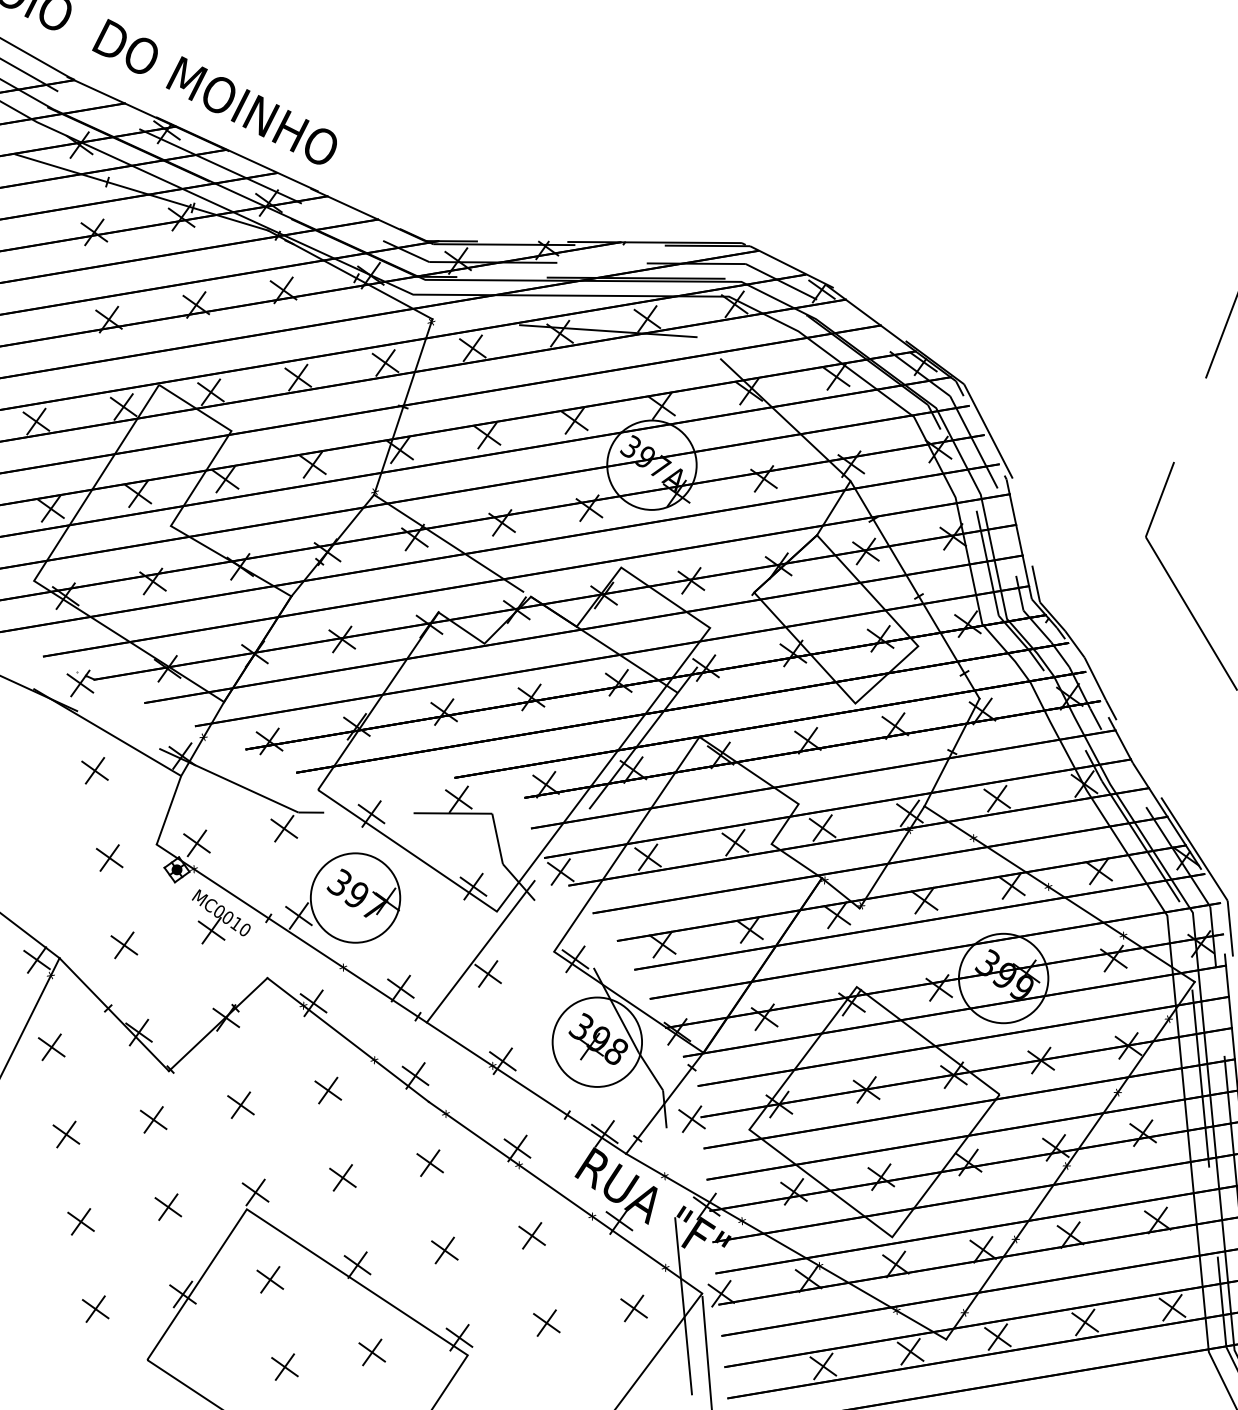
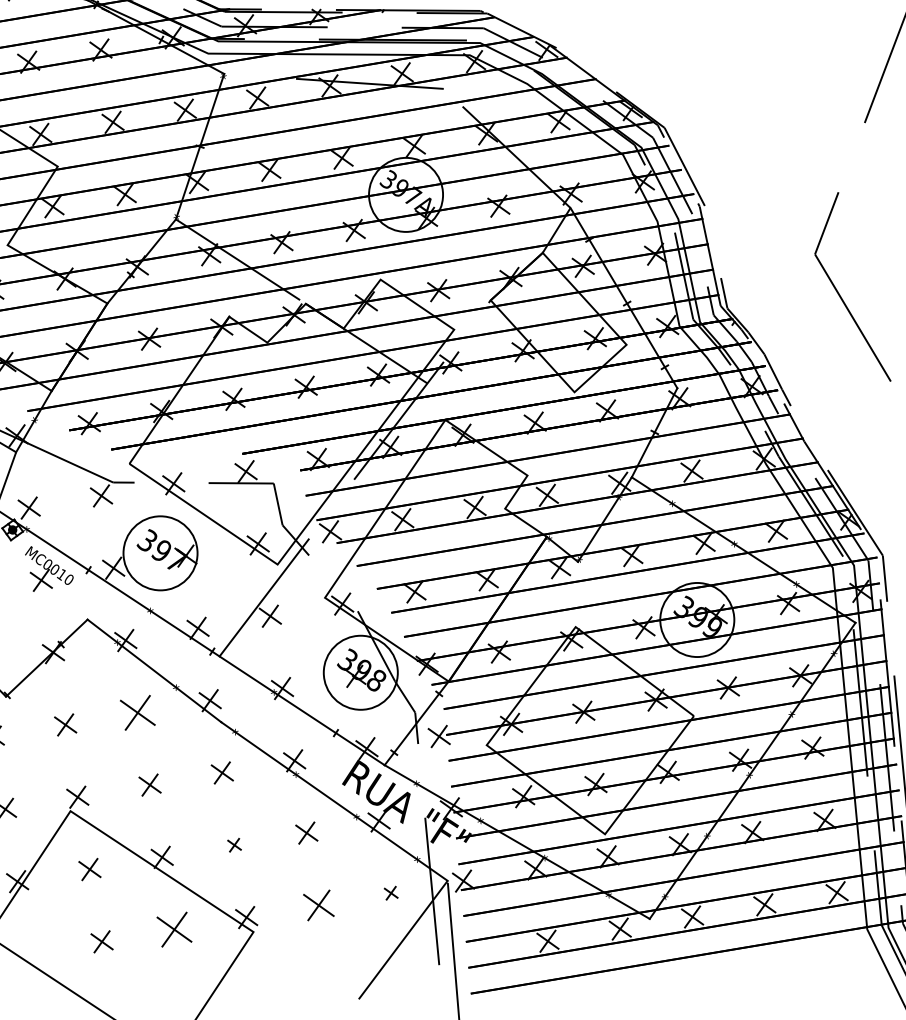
part: (328, 1090) -> (138, 712), size x1.6
part: (444, 1250) -> (234, 845), size x0.6
part: (633, 1308) -> (390, 893), size x0.6
part: (546, 1322) -> (318, 904), size x1.4
part: (371, 1352) -> (173, 929), size x1.6

